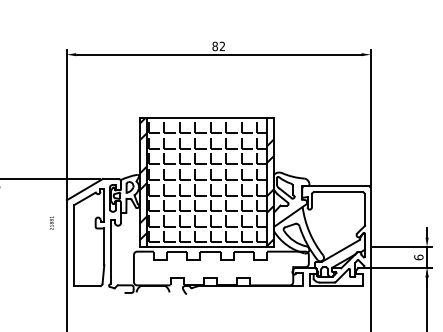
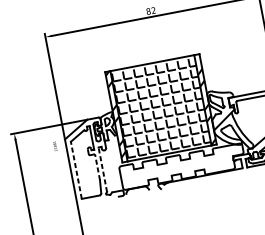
text: (51, 222) -> (55, 145), moved
line: (74, 245) -> (76, 170), solid -> dashed
line: (104, 246) -> (97, 166), solid -> dashed
line: (110, 251) -> (102, 169), solid -> dashed

